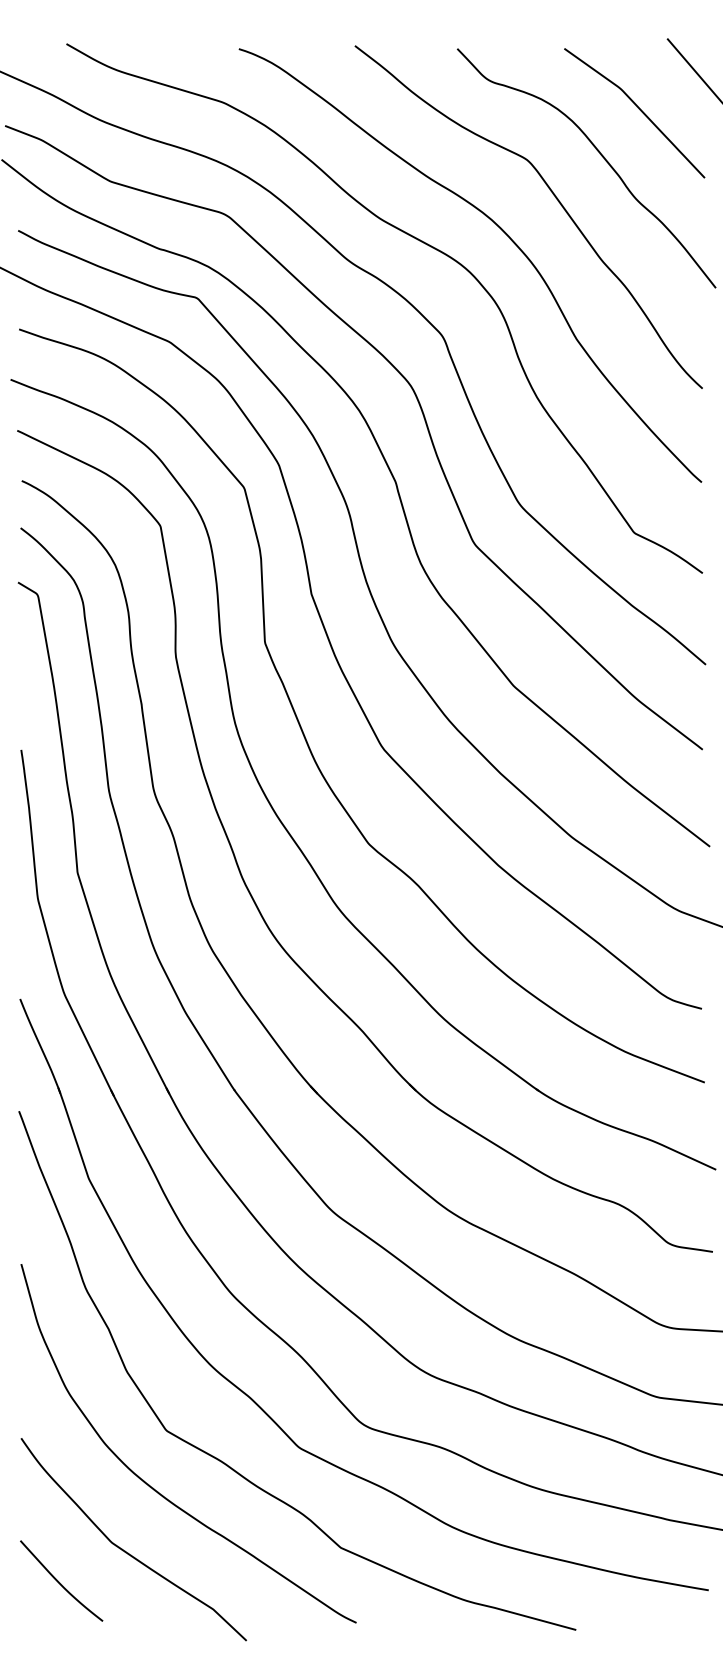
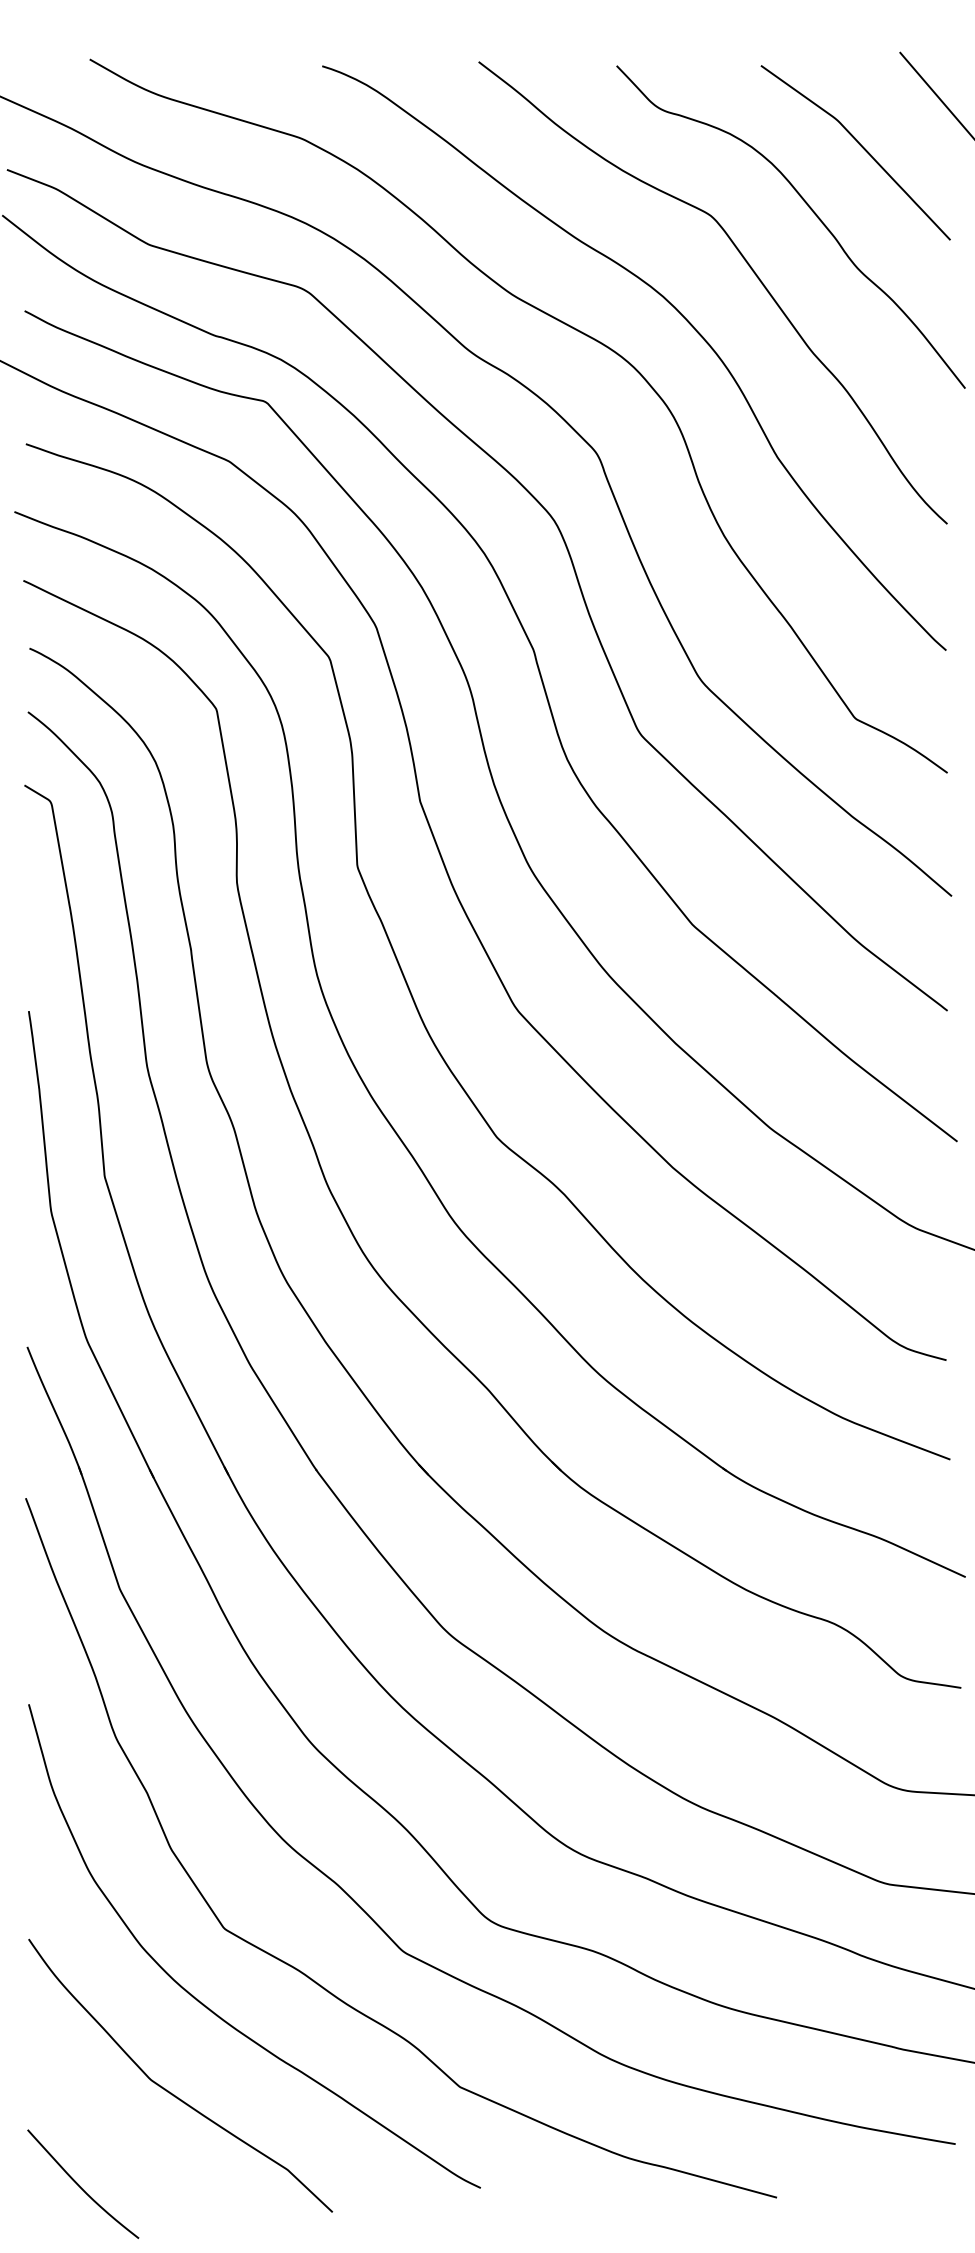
curve: (59, 1581) -> (80, 2184), moved

